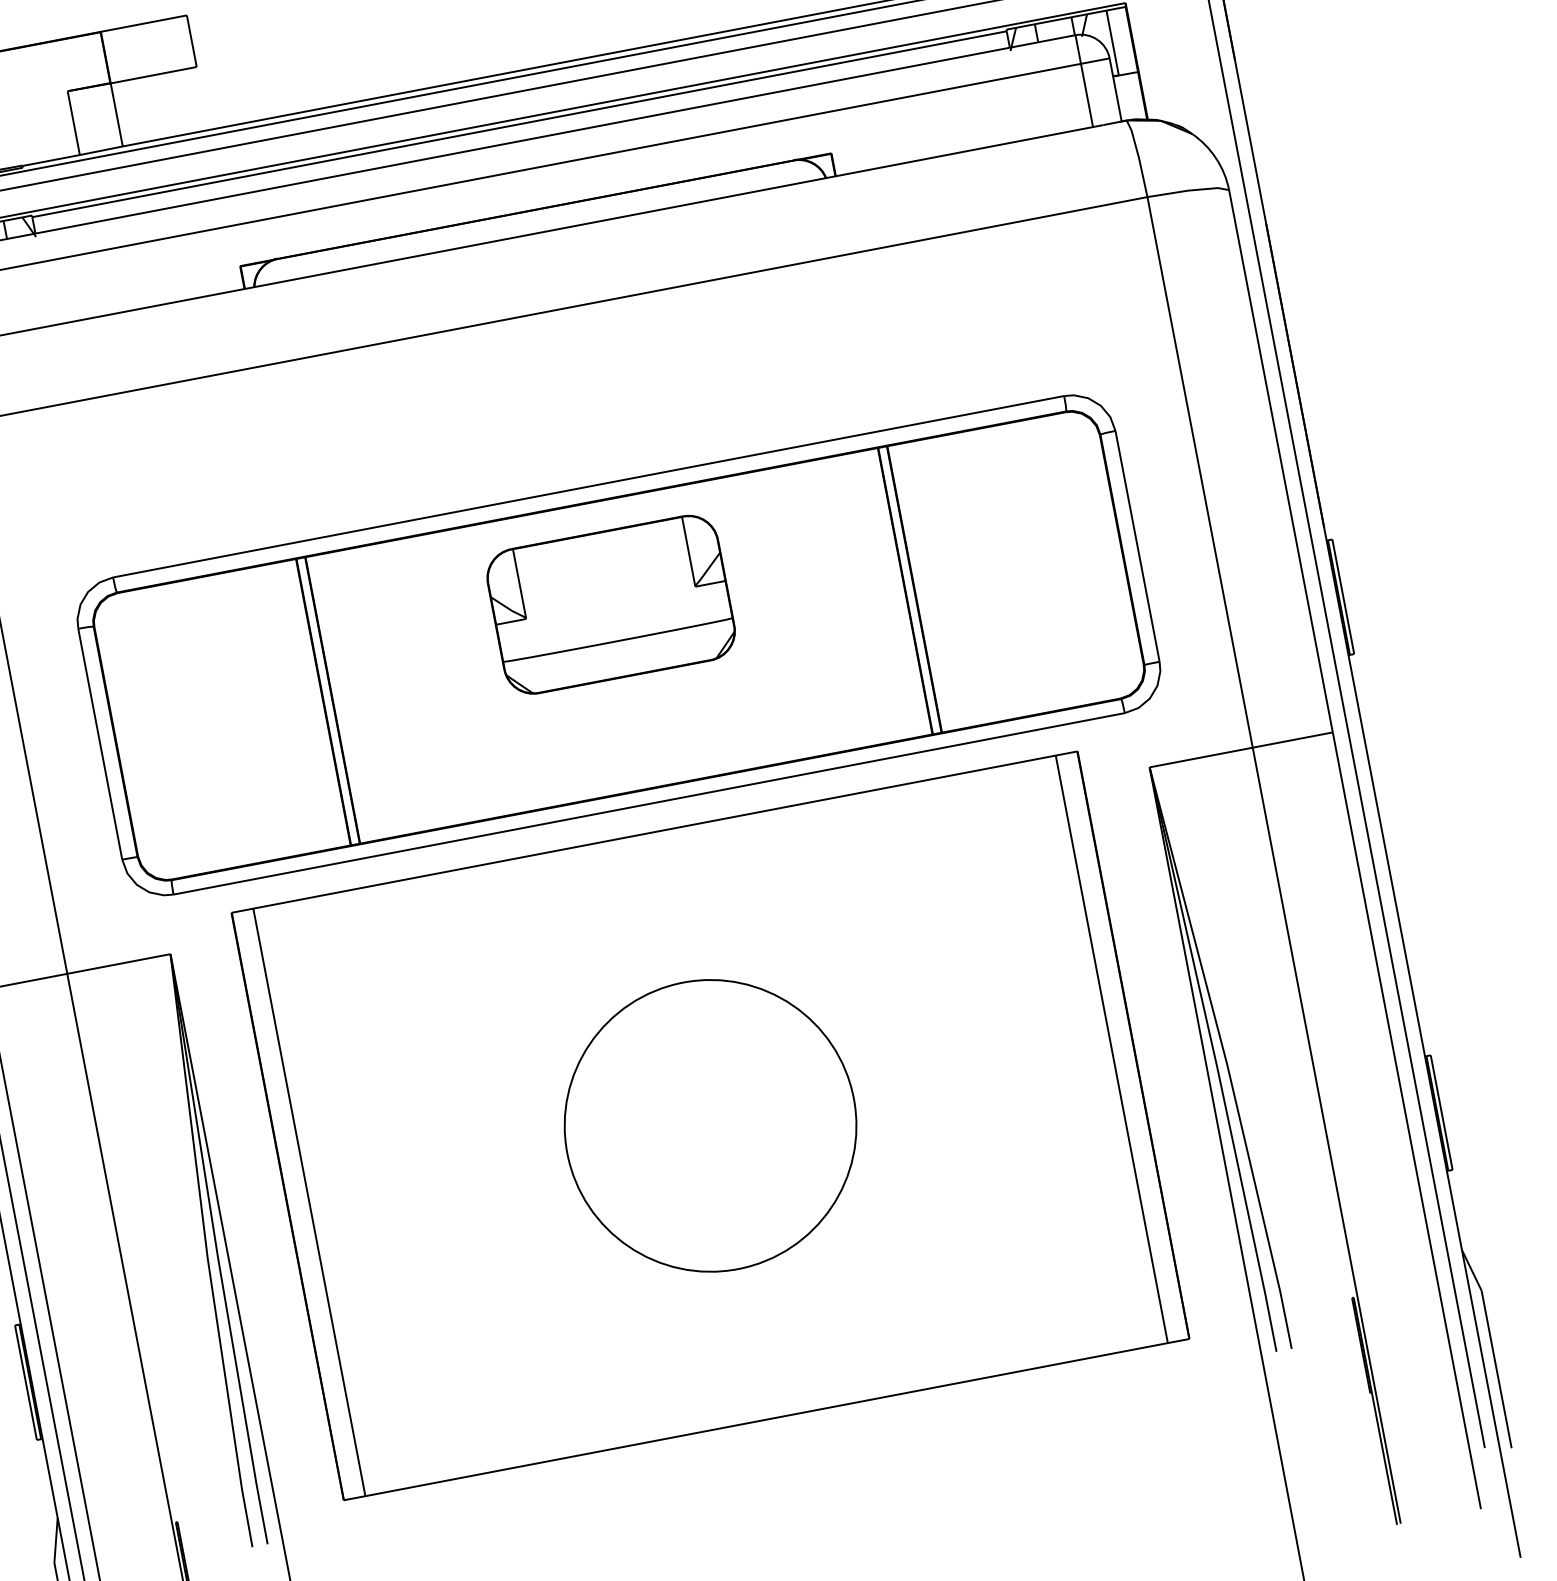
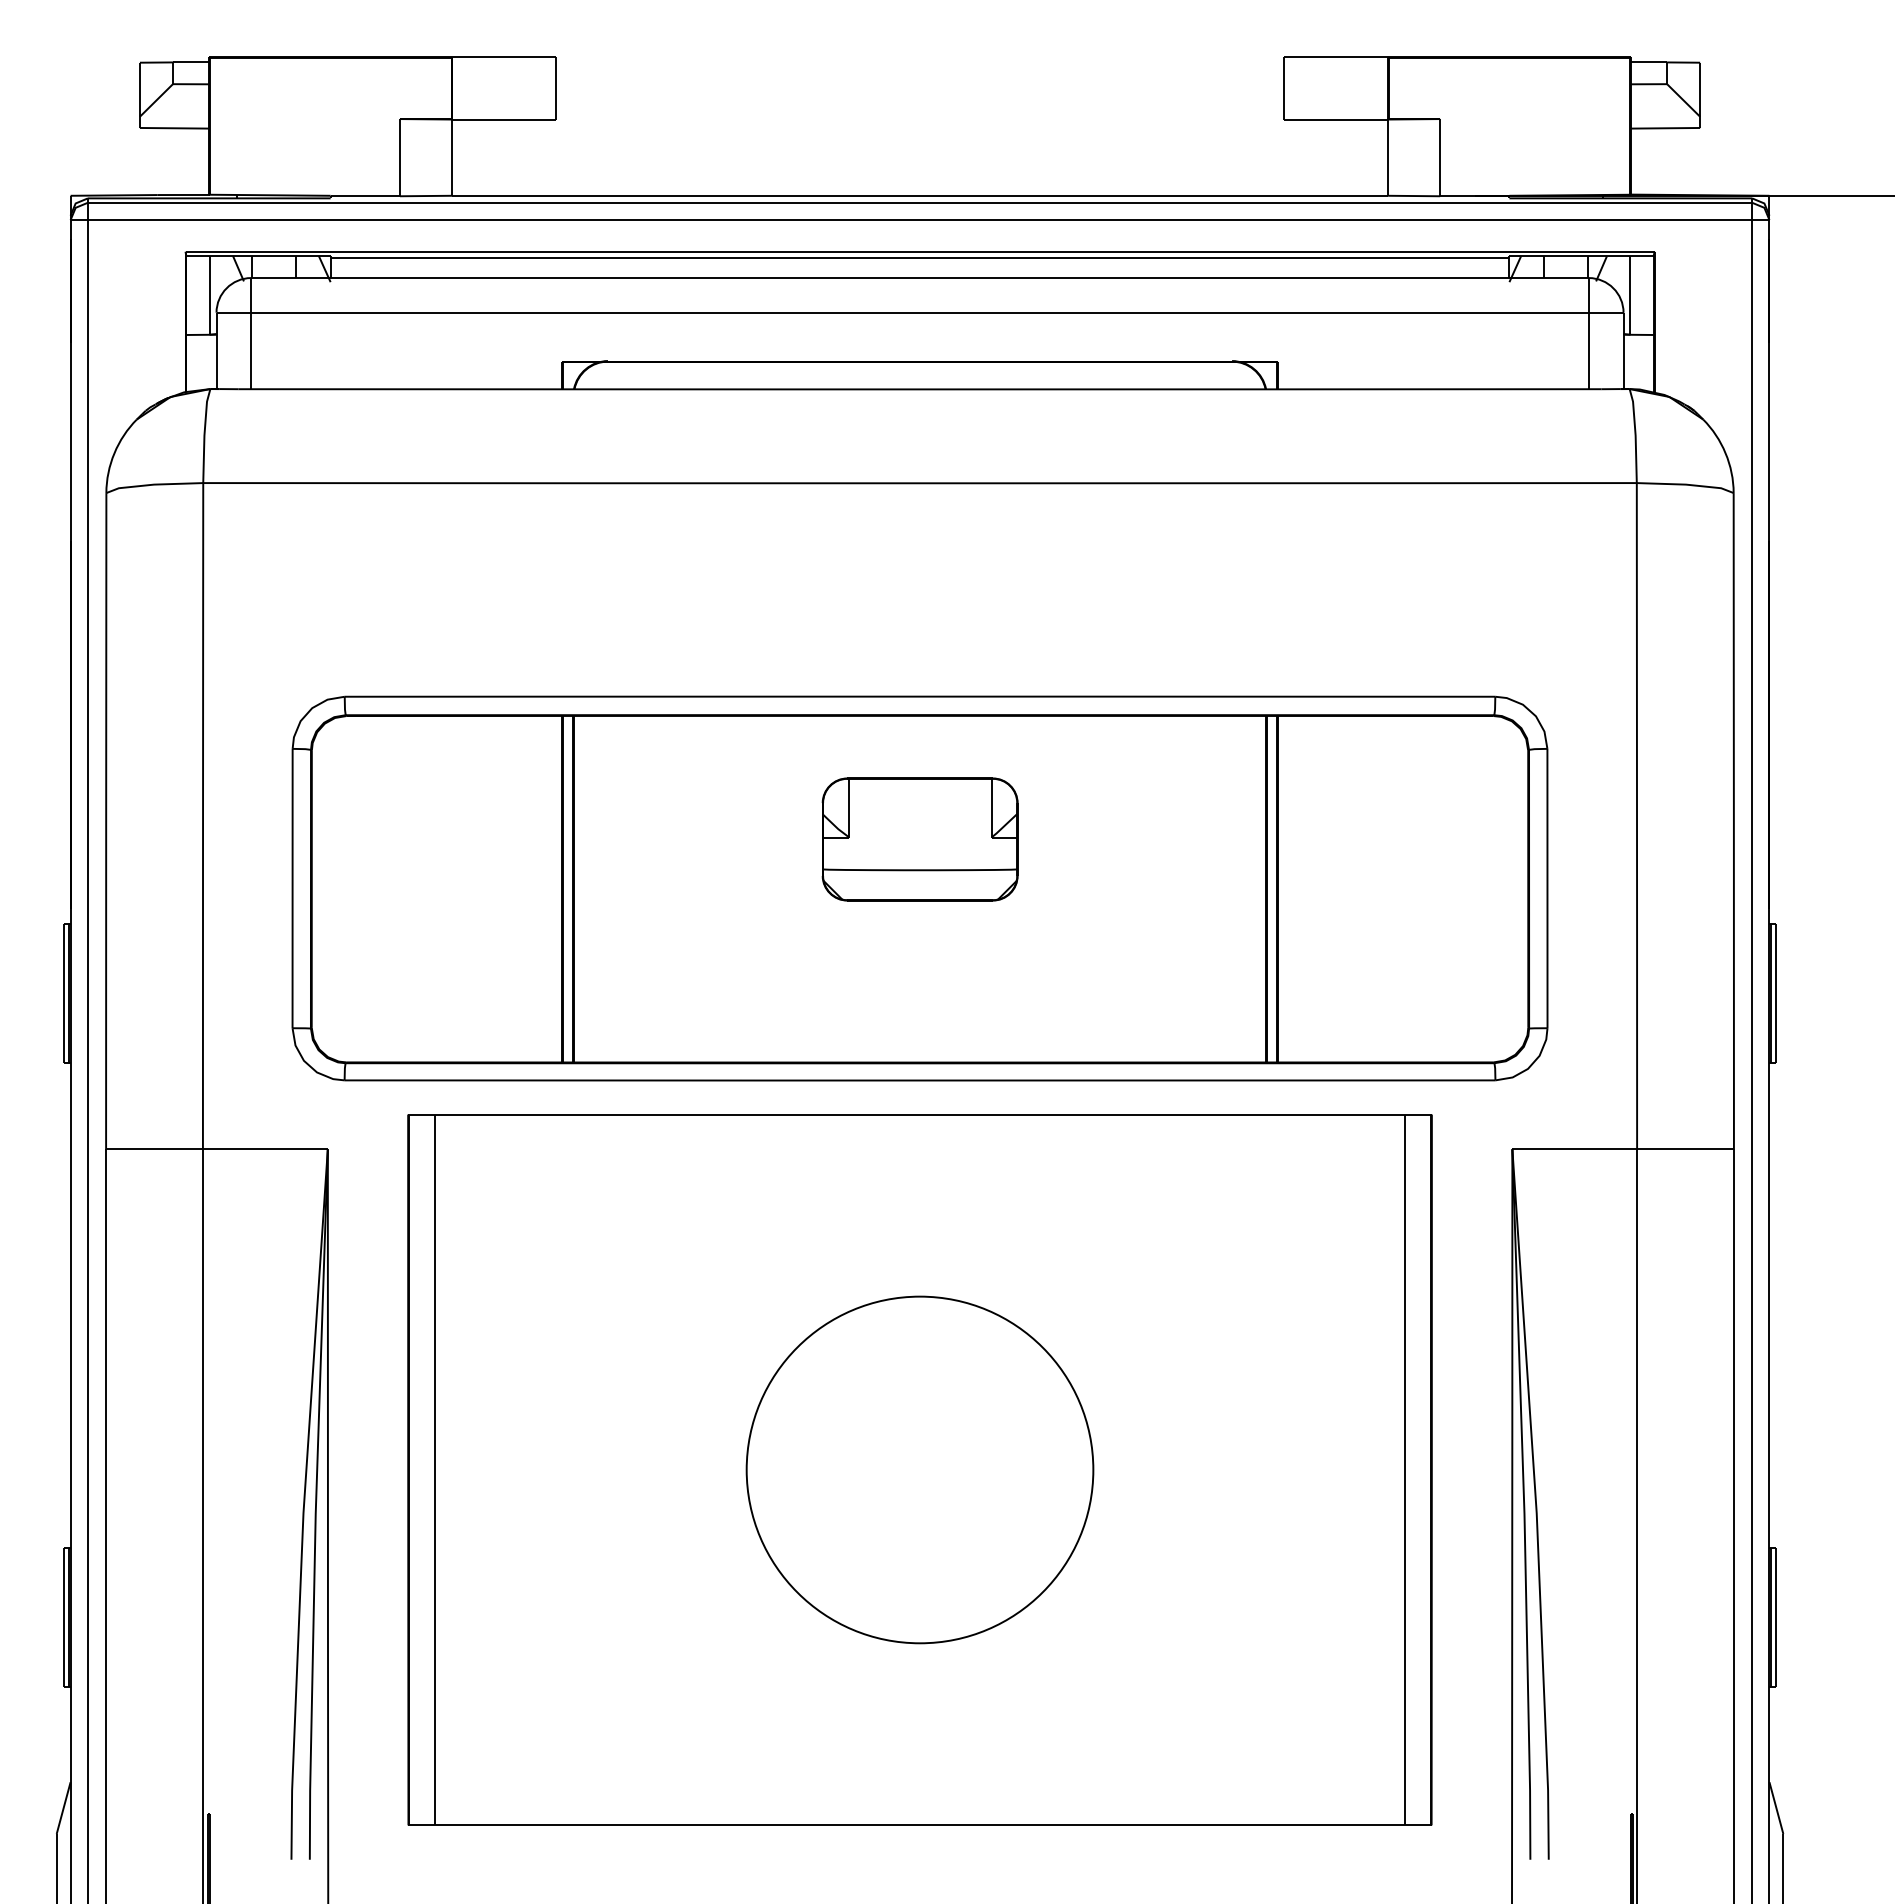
part: (611, 604) -> (920, 839), size x0.7

